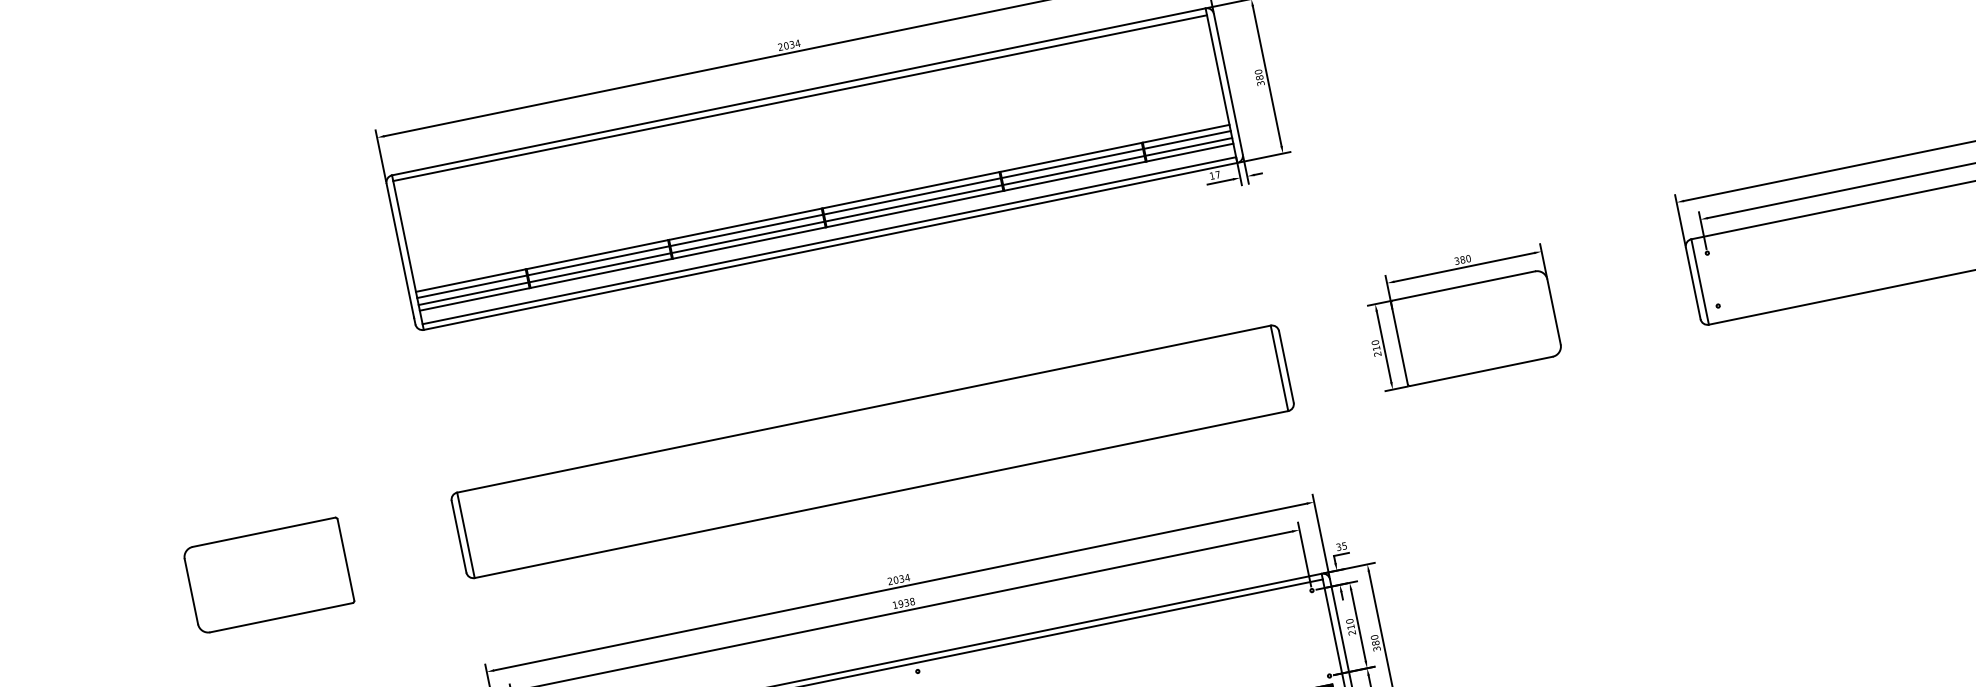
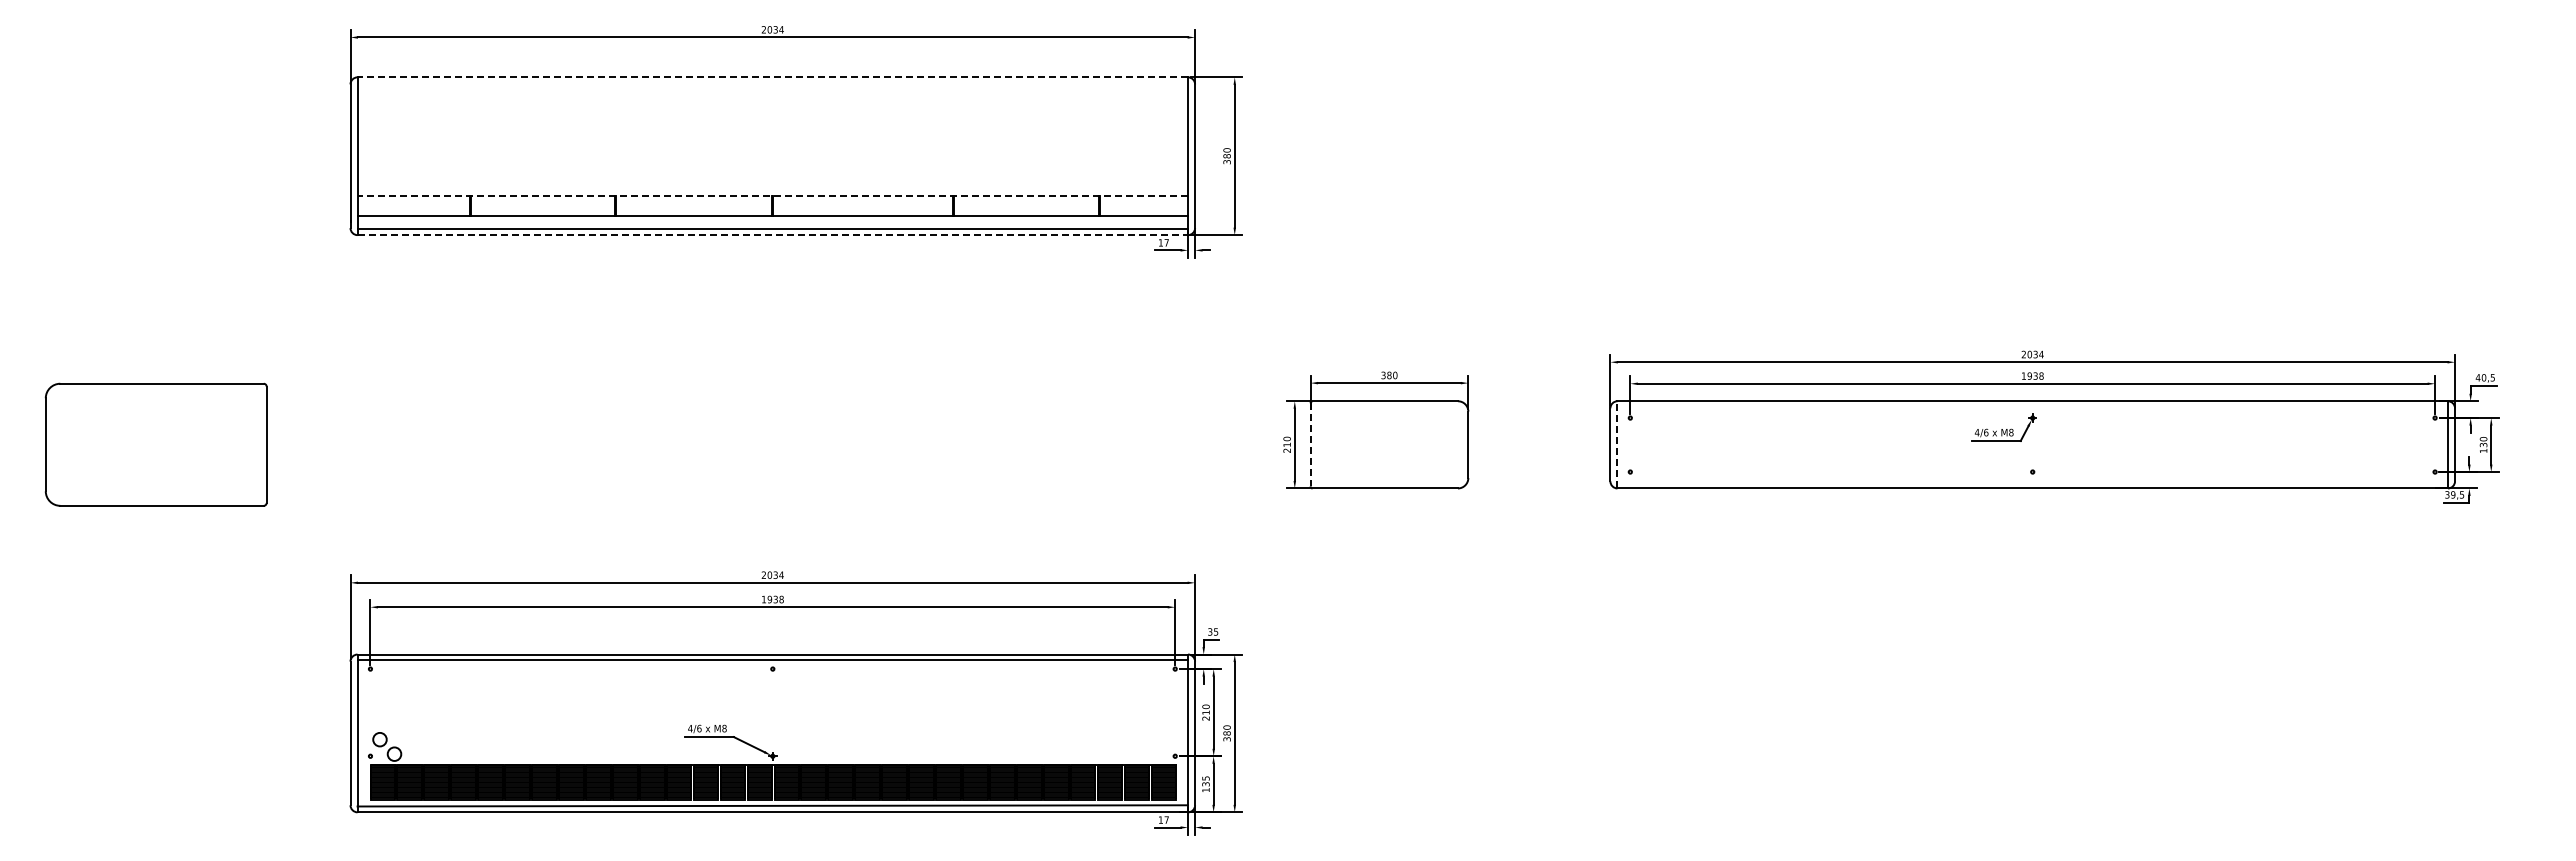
line: (798, 92) -> (772, 77), solid -> dashed
line: (799, 97) -> (772, 83), removed
line: (822, 208) -> (772, 196), solid -> dashed
line: (823, 214) -> (772, 202), removed
line: (825, 221) -> (772, 209), removed
line: (831, 246) -> (773, 235), solid -> dashed
line: (1700, 281) -> (1617, 444), solid -> dashed
line: (1399, 343) -> (1310, 444), solid -> dashed
part: (872, 451) -> (772, 444), removed
part: (267, 575) -> (155, 444), size x1.4

